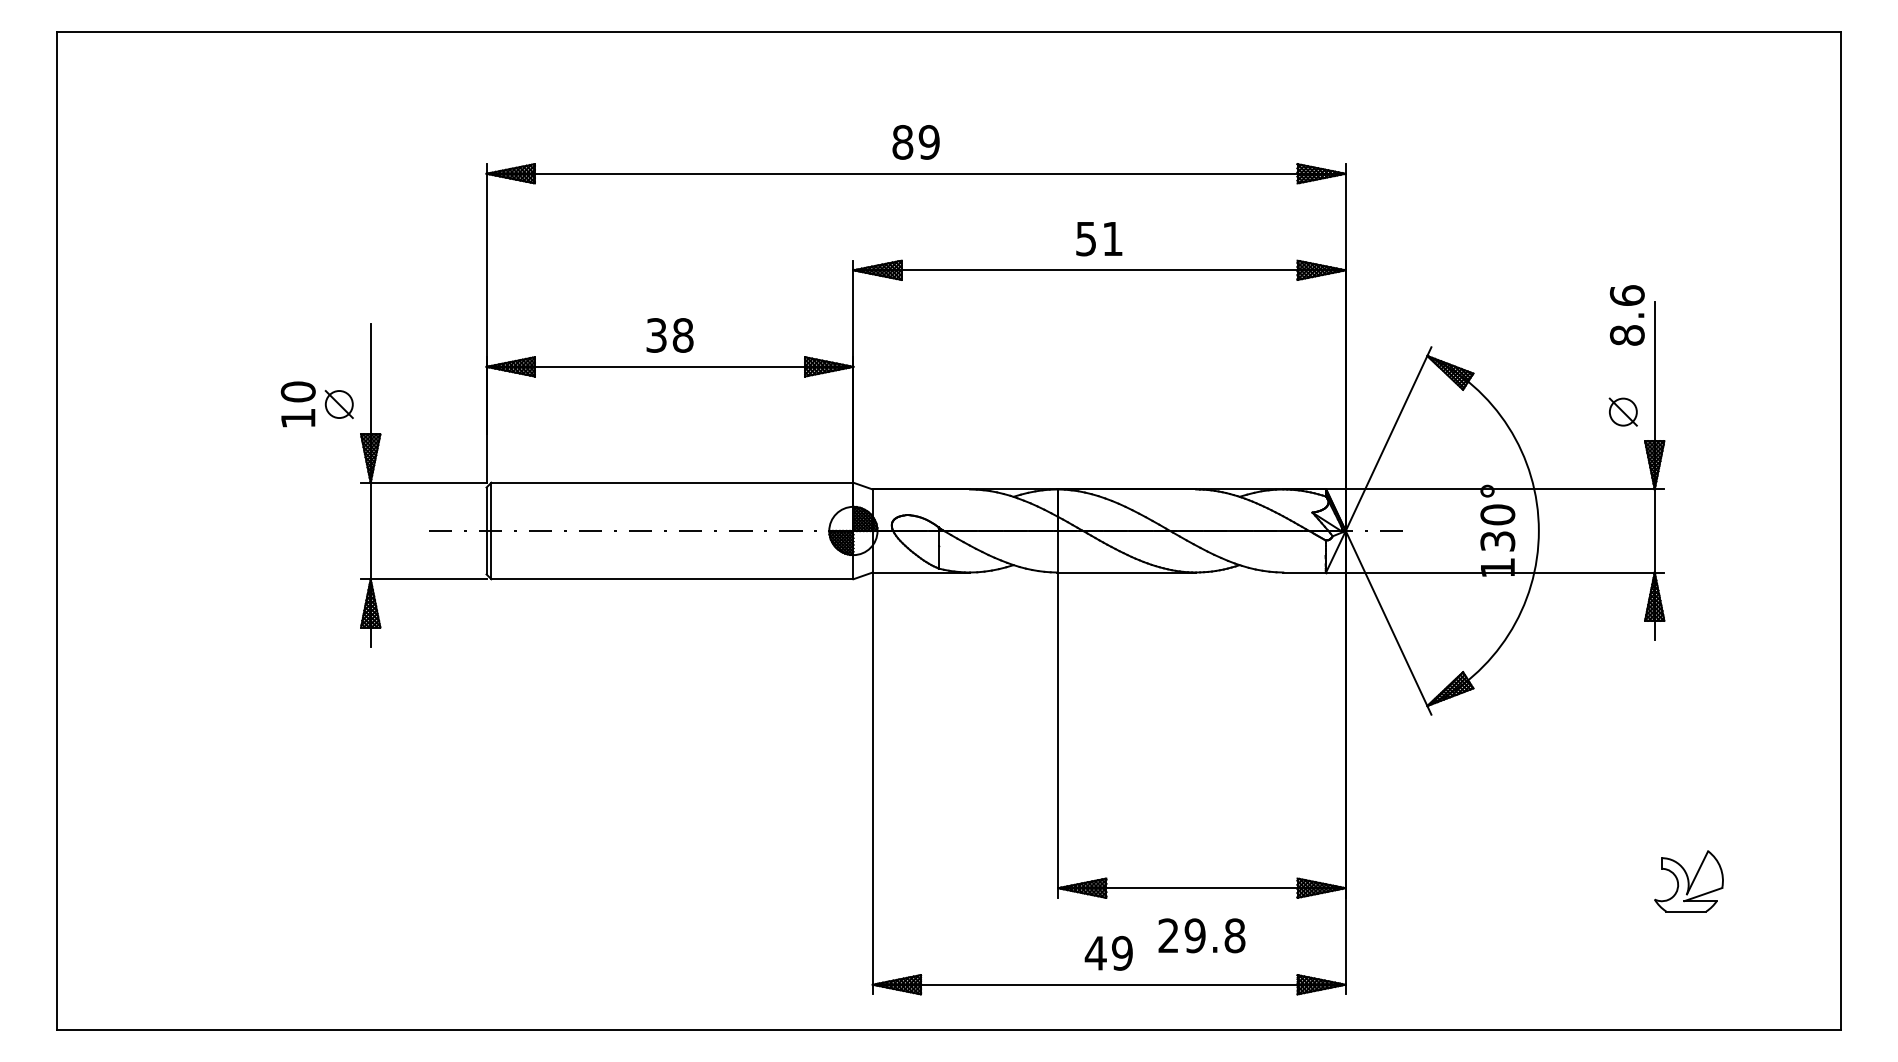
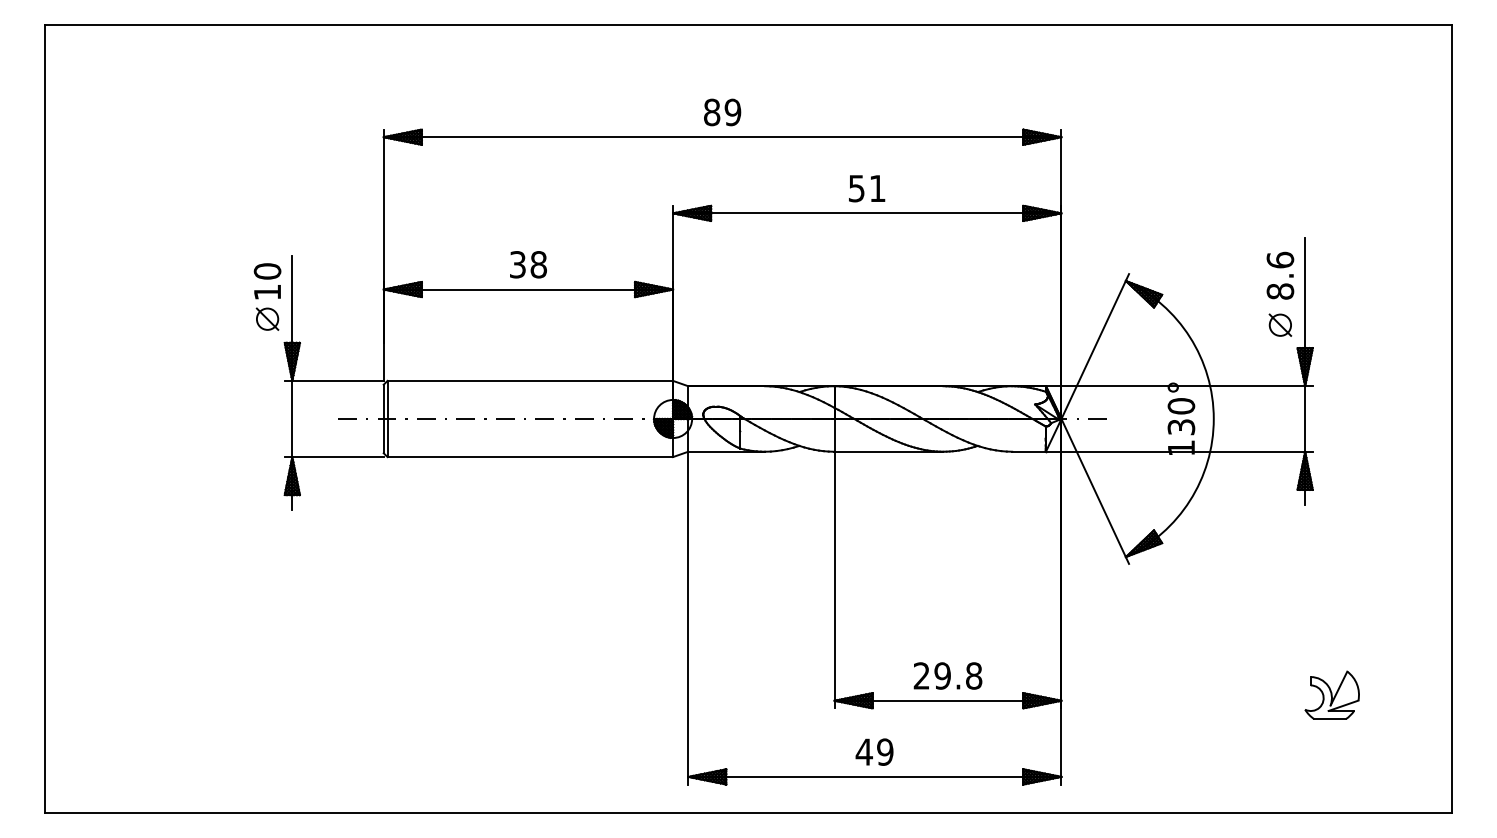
text: (1626, 315) -> (1279, 275), moved
text: (297, 404) -> (266, 281), moved
text: (1201, 935) -> (947, 675), moved

